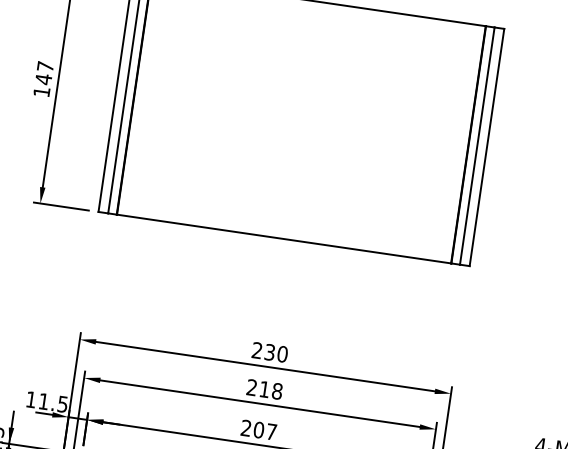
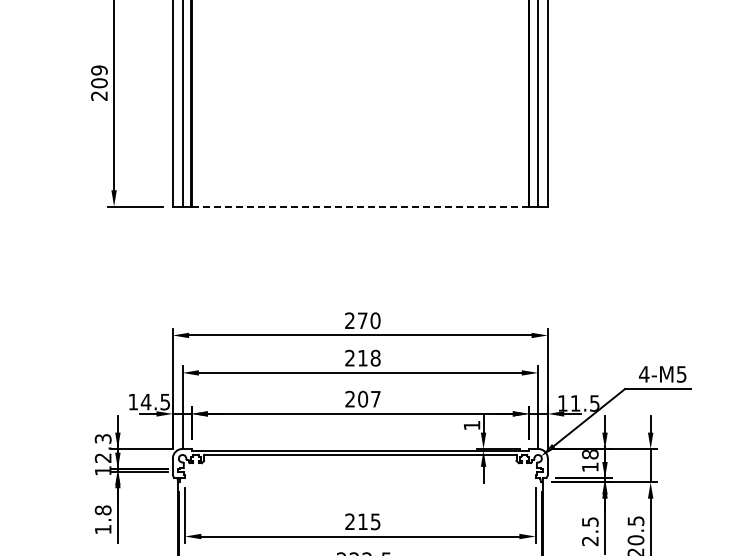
text: (43, 78) -> (99, 82), 147 -> 209
line: (284, 239) -> (360, 206), solid -> dashed
text: (269, 352) -> (362, 320), 230 -> 270
text: (43, 401) -> (145, 402), 11.5 -> 14.5

